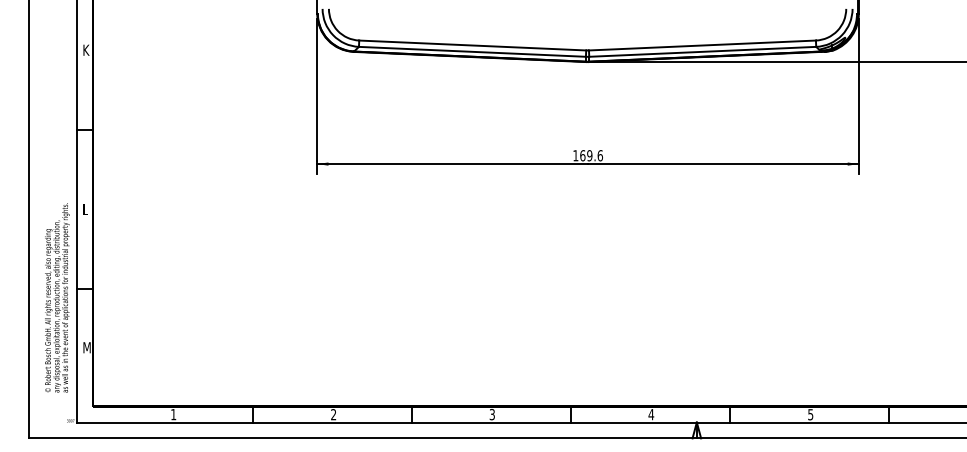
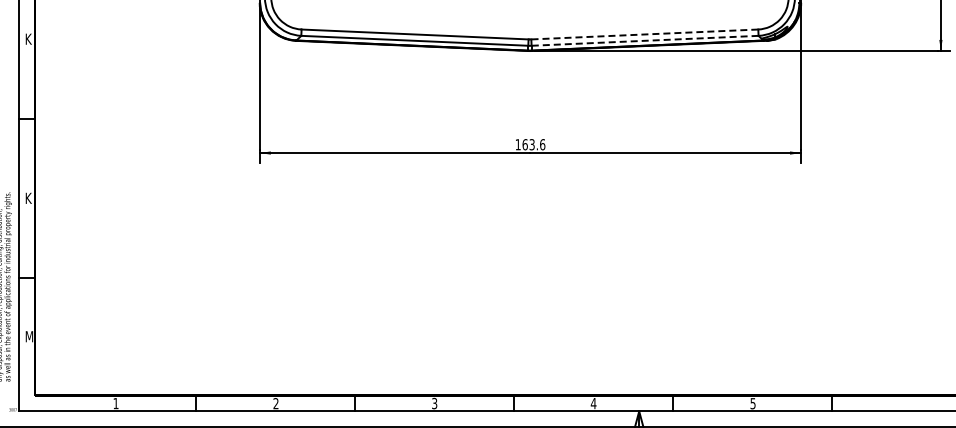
line: (702, 45) -> (644, 34), solid -> dashed
line: (702, 51) -> (644, 40), solid -> dashed
text: (589, 155) -> (531, 144), 169.6 -> 163.6
text: (86, 208) -> (28, 197), L -> K

